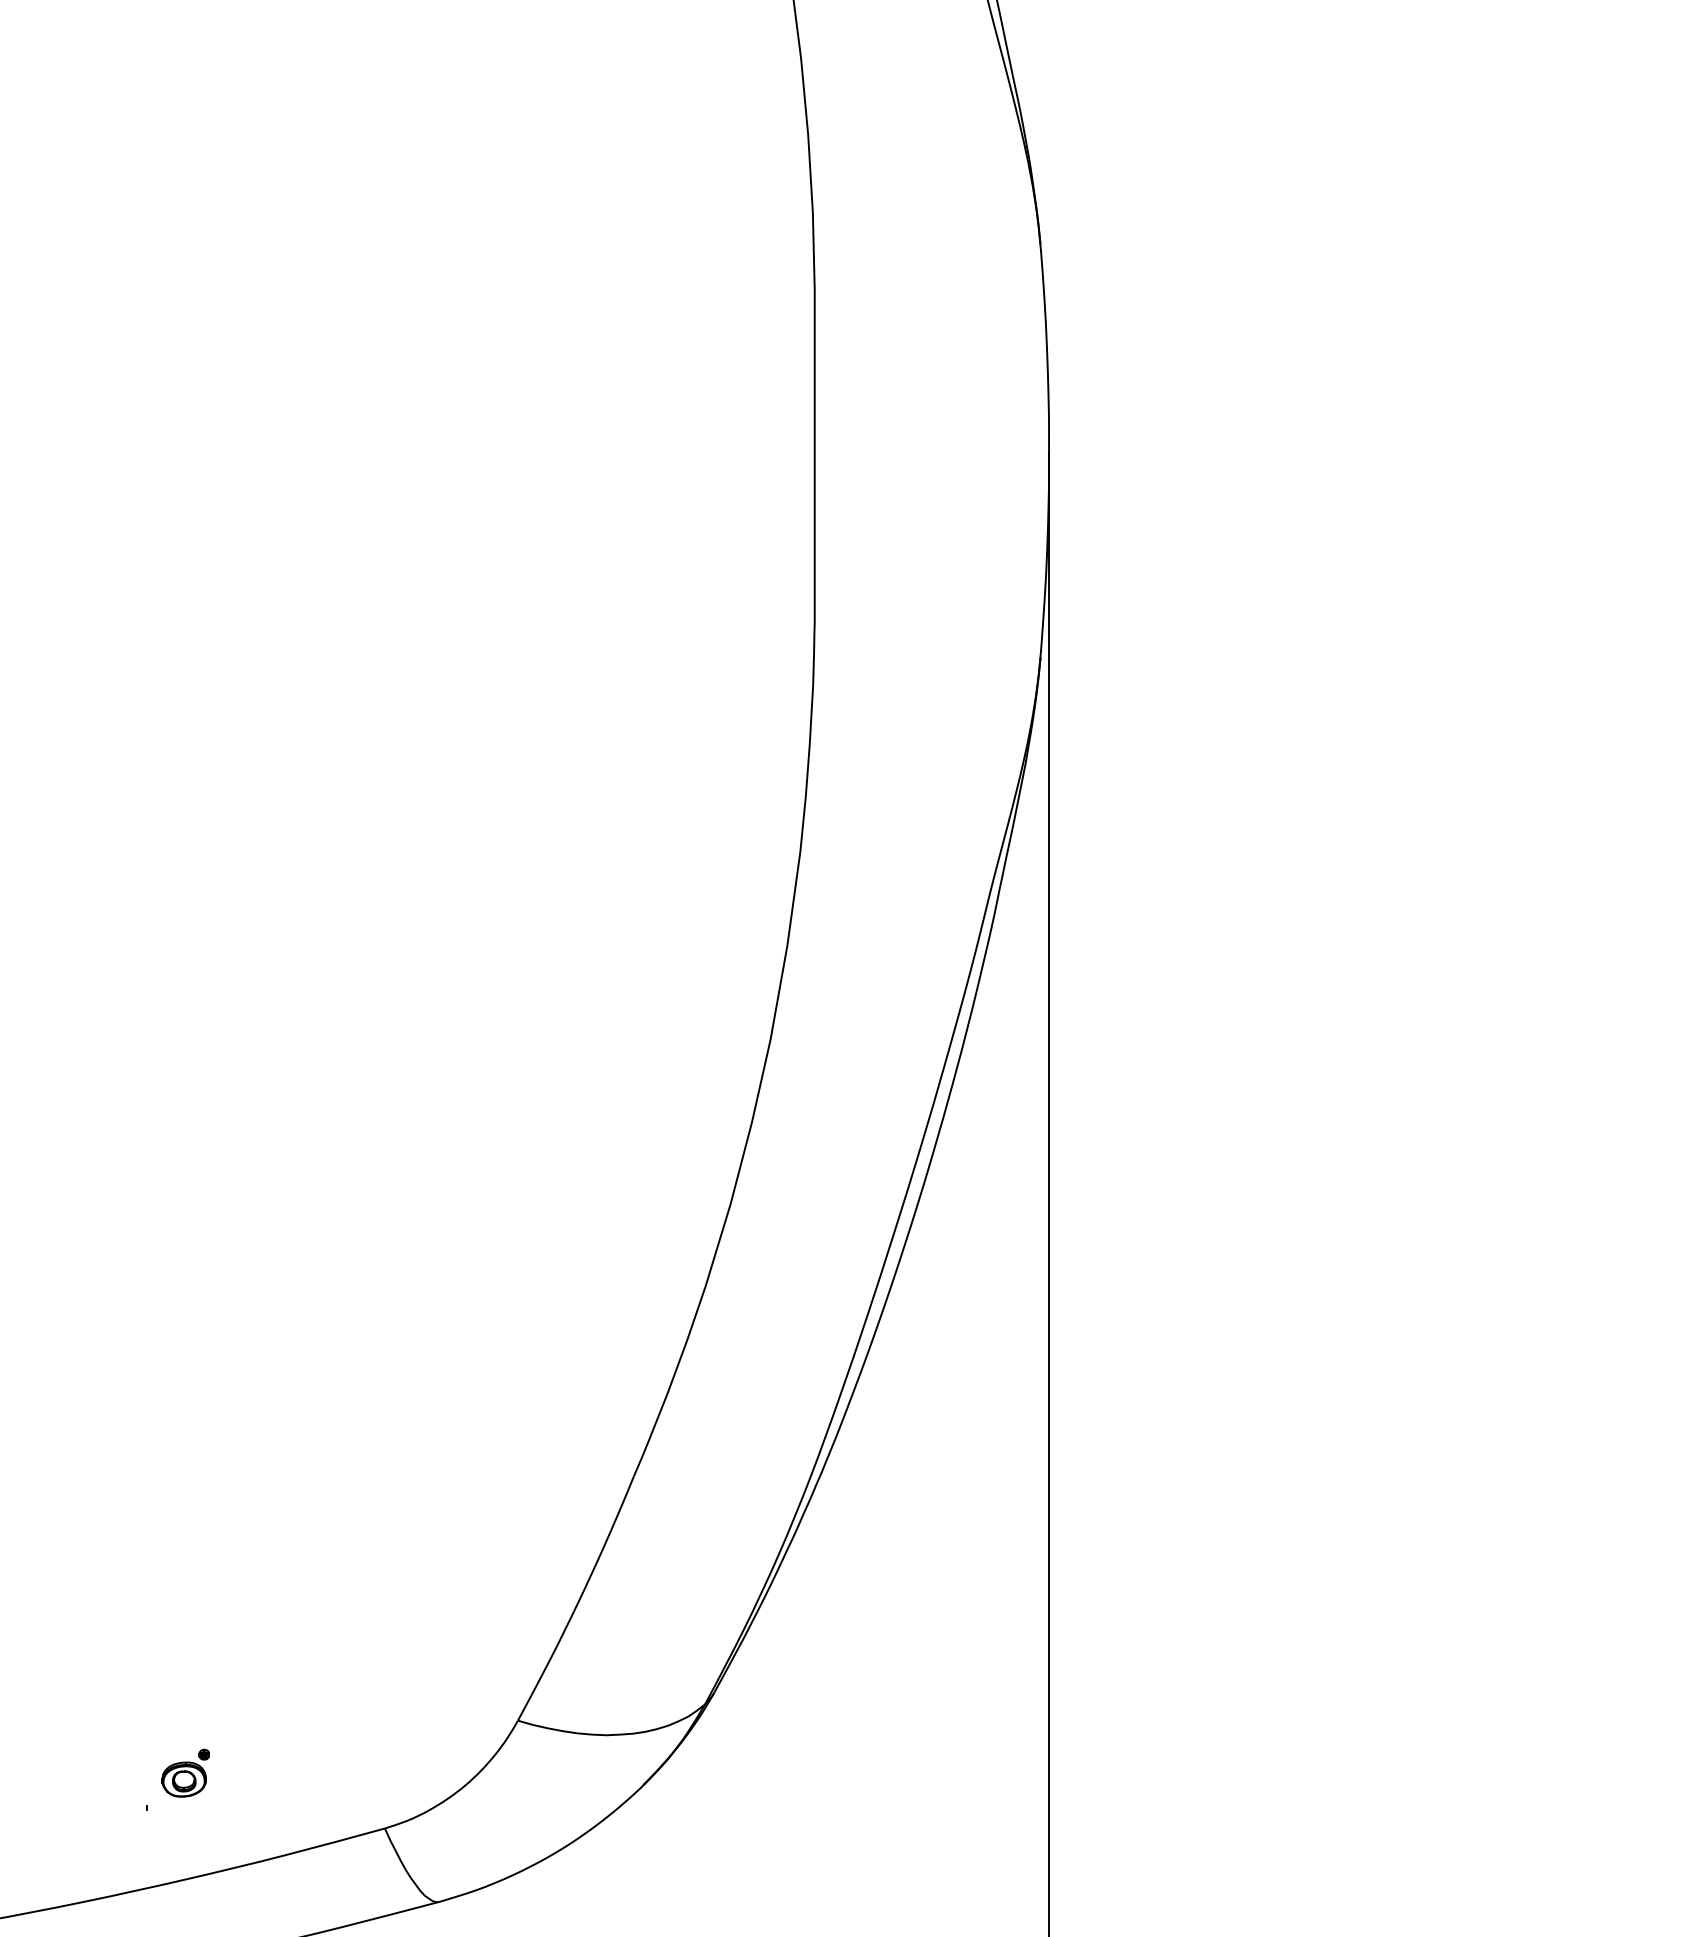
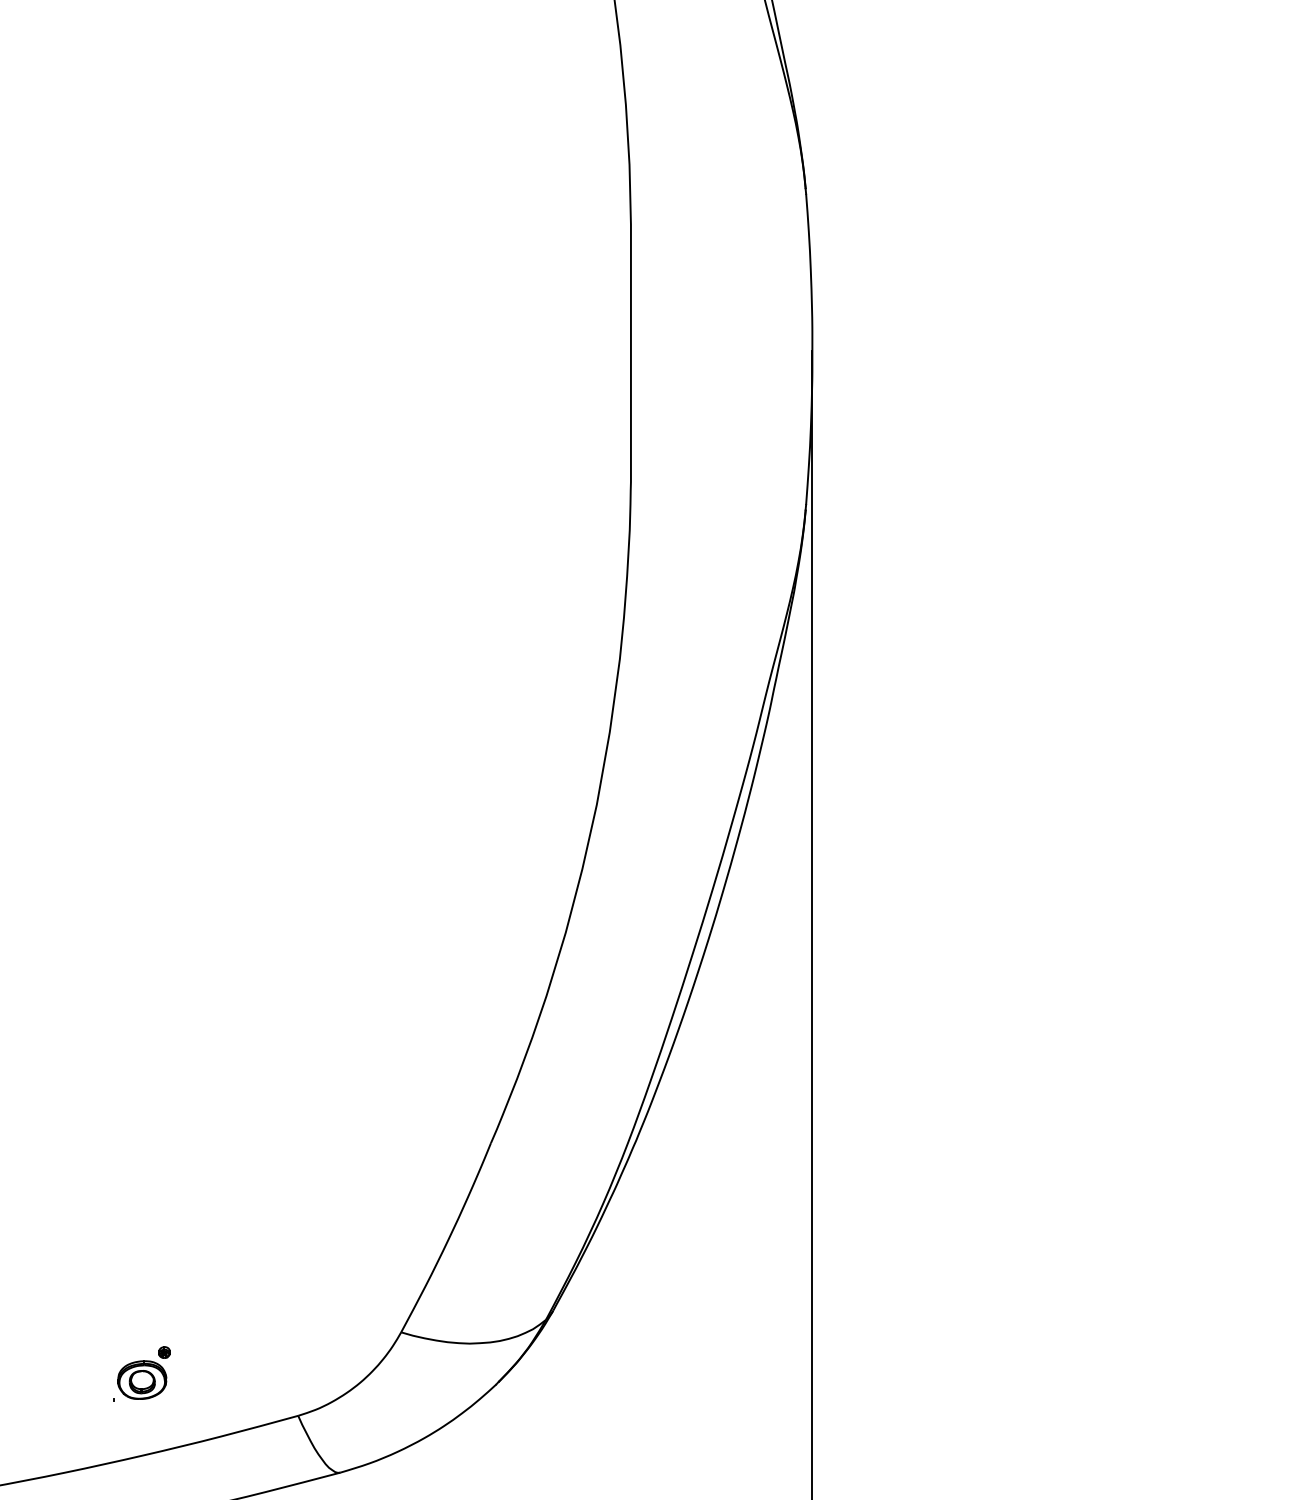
part: (185, 1772) -> (143, 1372), size x1.43

